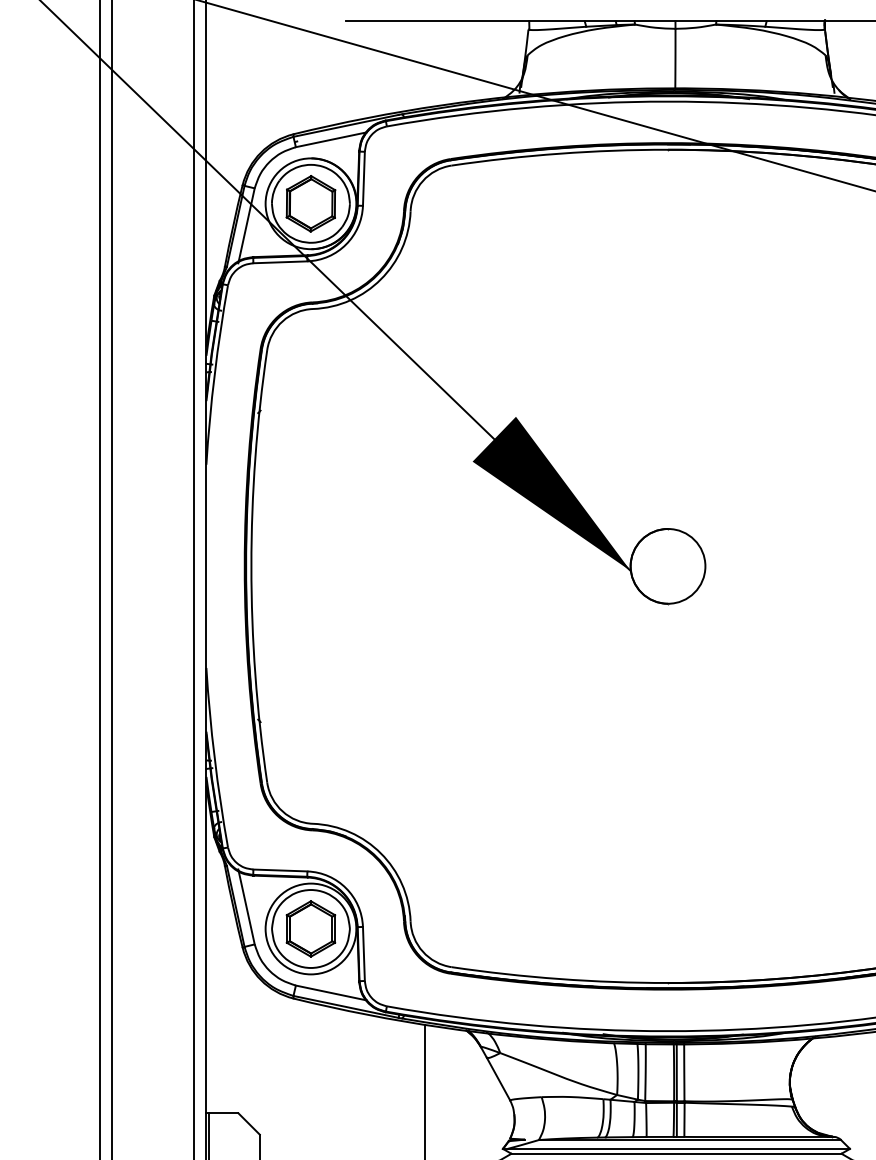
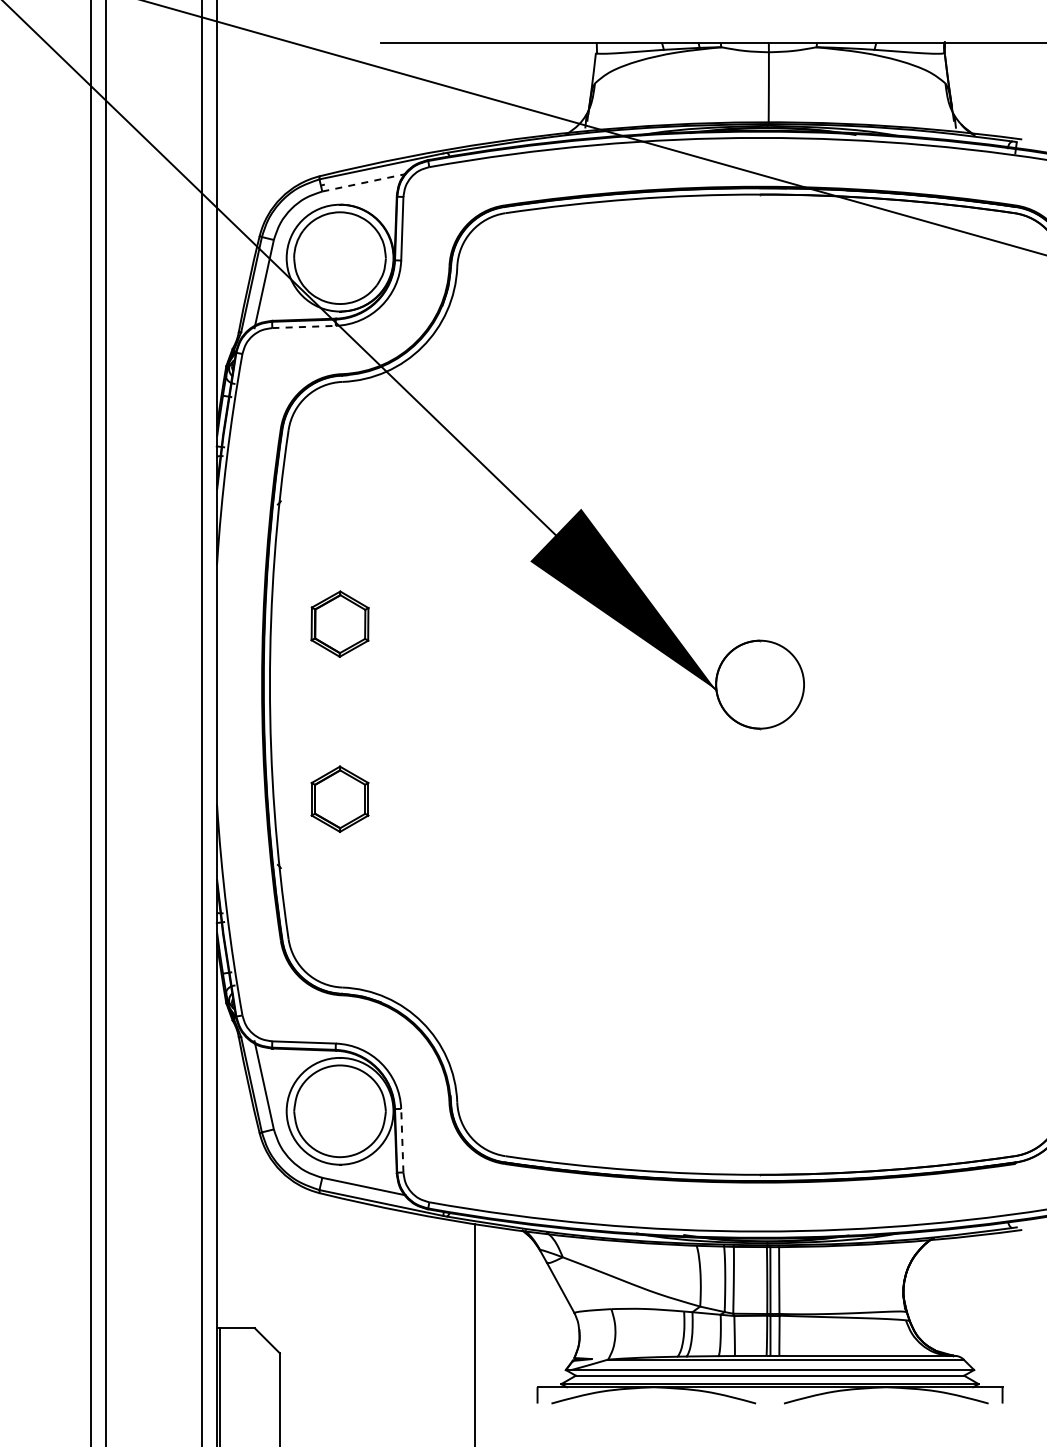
line: (330, 139) -> (363, 182), solid -> dashed
part: (310, 203) -> (339, 623), moved
line: (280, 261) -> (304, 326), solid -> dashed
part: (310, 928) -> (339, 798), moved
line: (364, 953) -> (402, 1140), solid -> dashed

